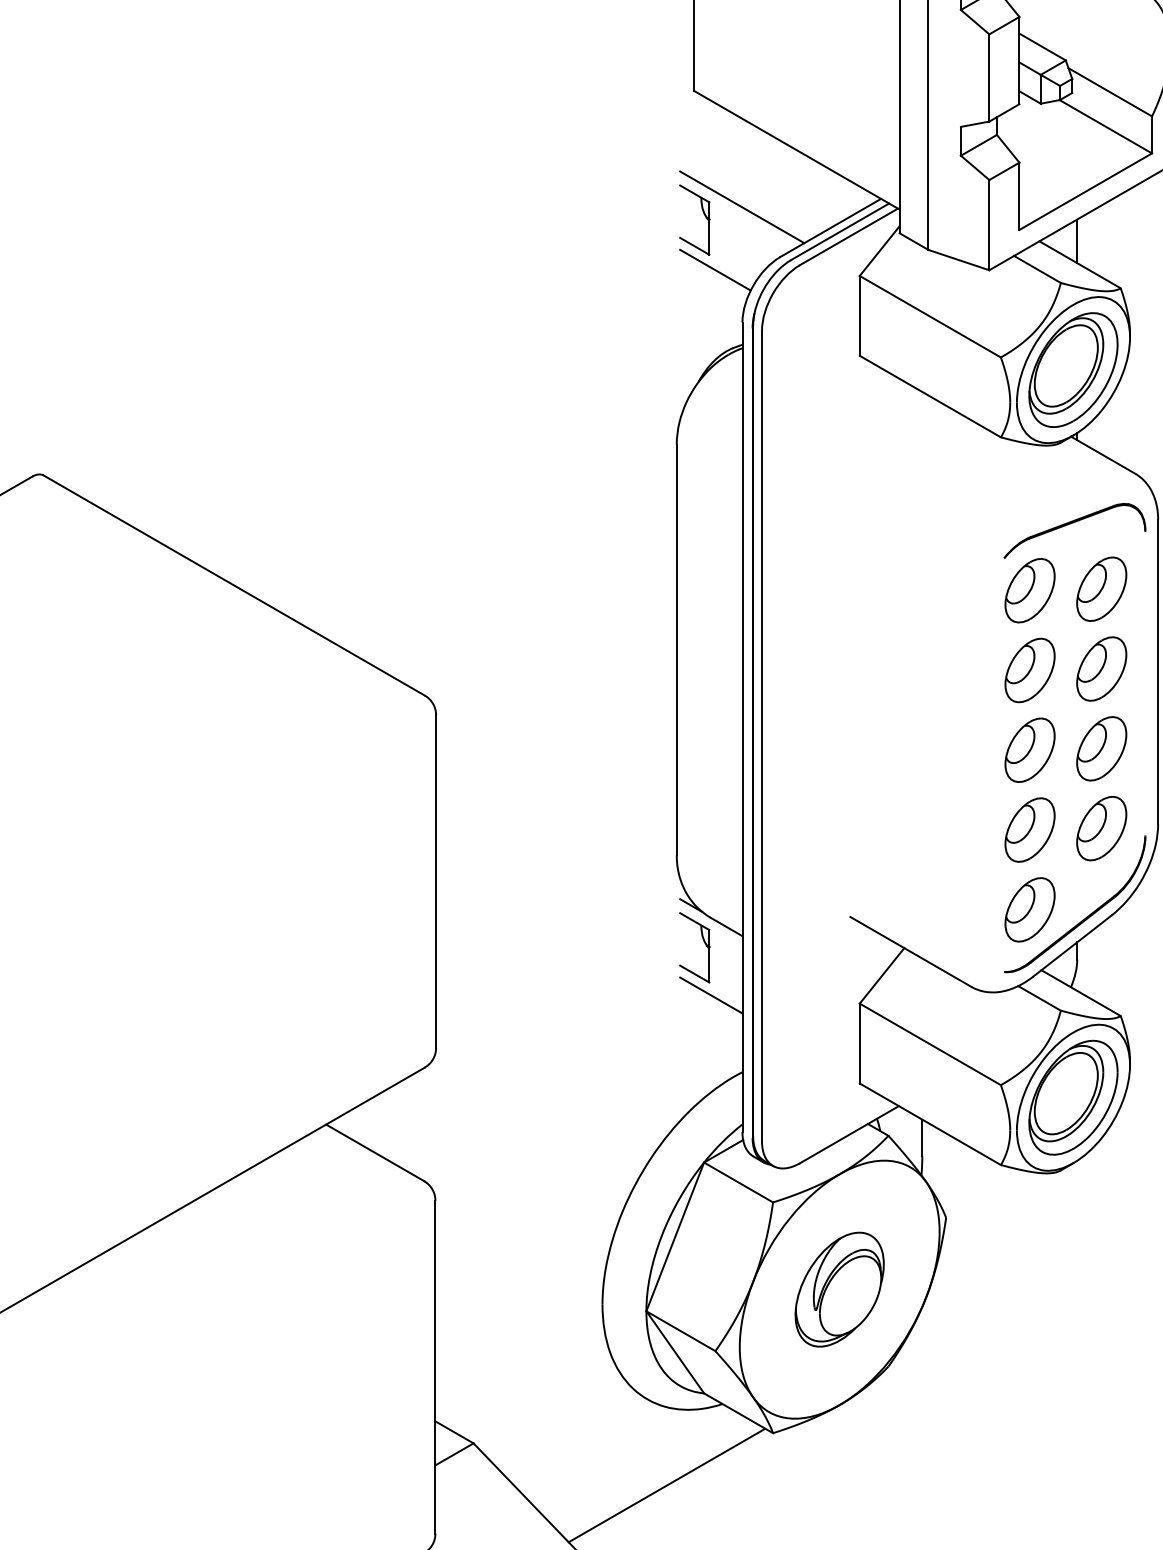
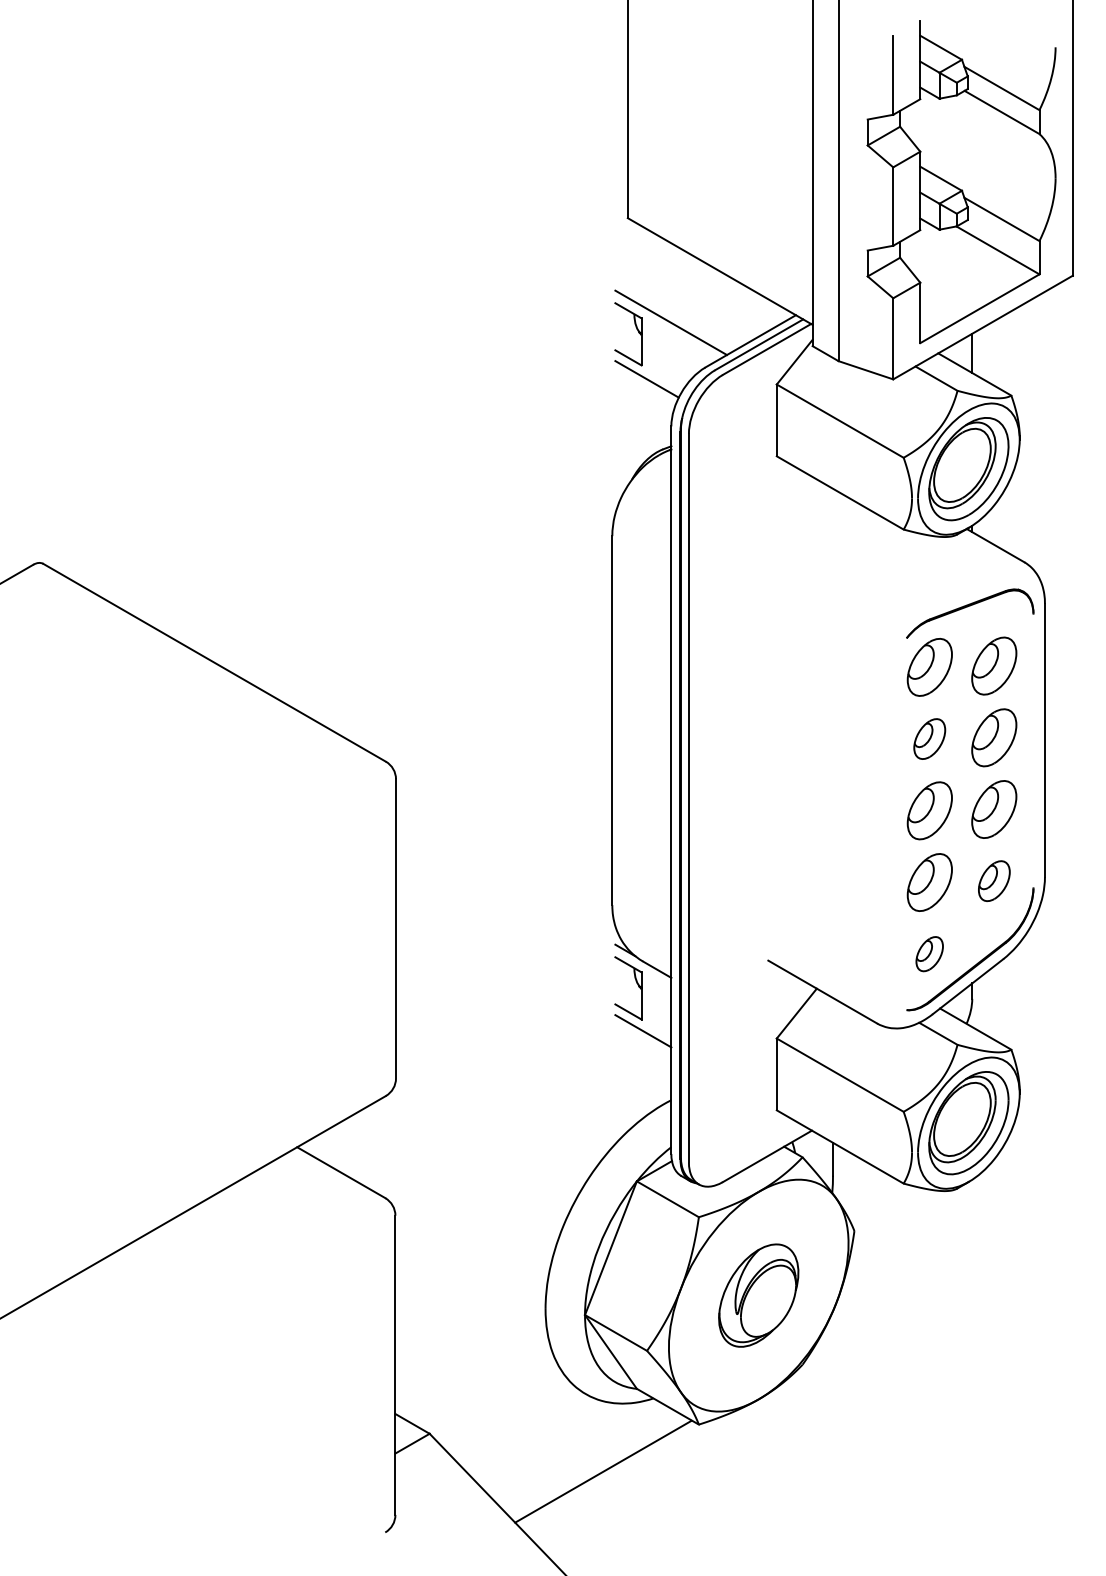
part: (1029, 669) -> (929, 738), size x0.7
part: (1101, 827) -> (994, 880), size x0.7
part: (1029, 909) -> (929, 953), size x0.6

